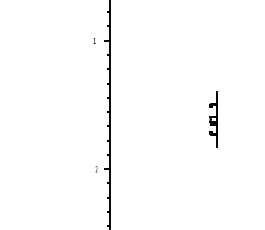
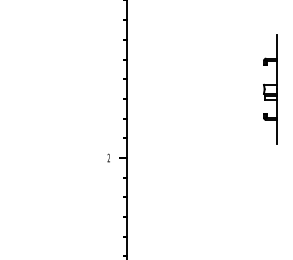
part: (213, 119) -> (270, 89), size x1.43

